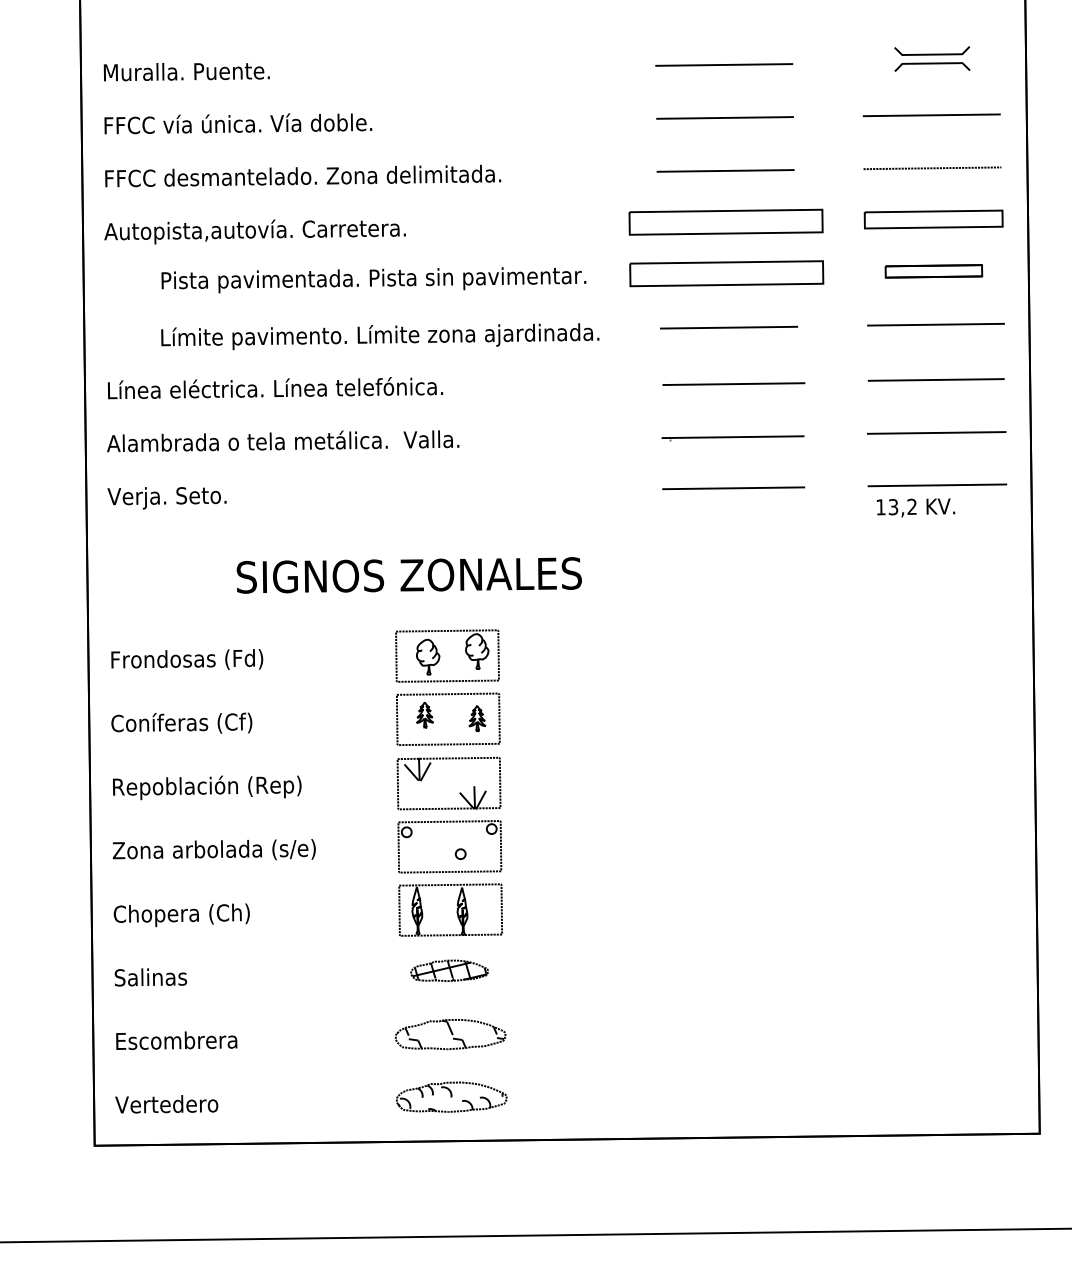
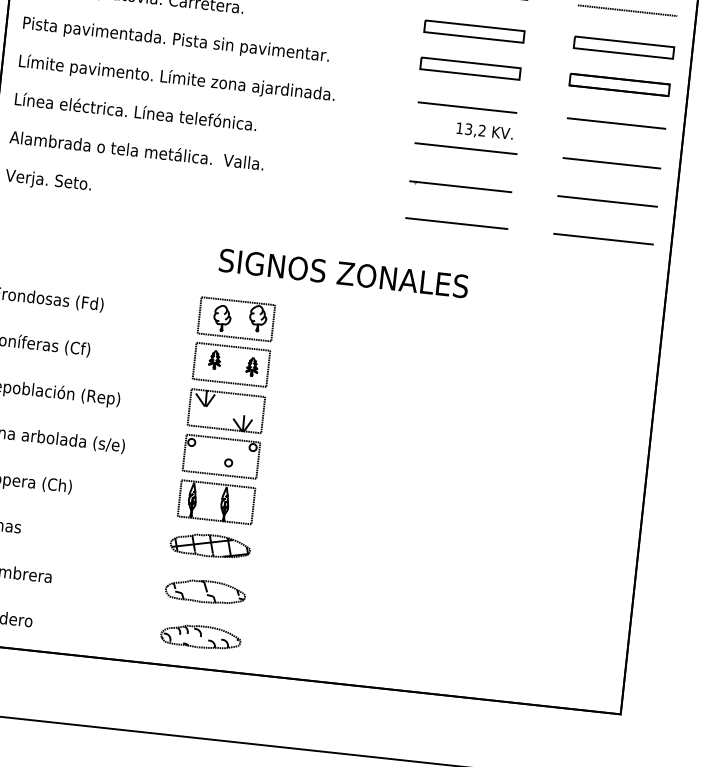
part: (725, 222) -> (474, 31), size x0.71
part: (933, 271) -> (619, 85), size x1.43
part: (726, 273) -> (470, 68), size x0.71
text: (373, 280) -> (175, 40), moved
text: (380, 336) -> (177, 78), moved
text: (916, 507) -> (485, 131), moved
text: (408, 575) -> (343, 273), moved
part: (449, 970) -> (210, 545), size x1.43

